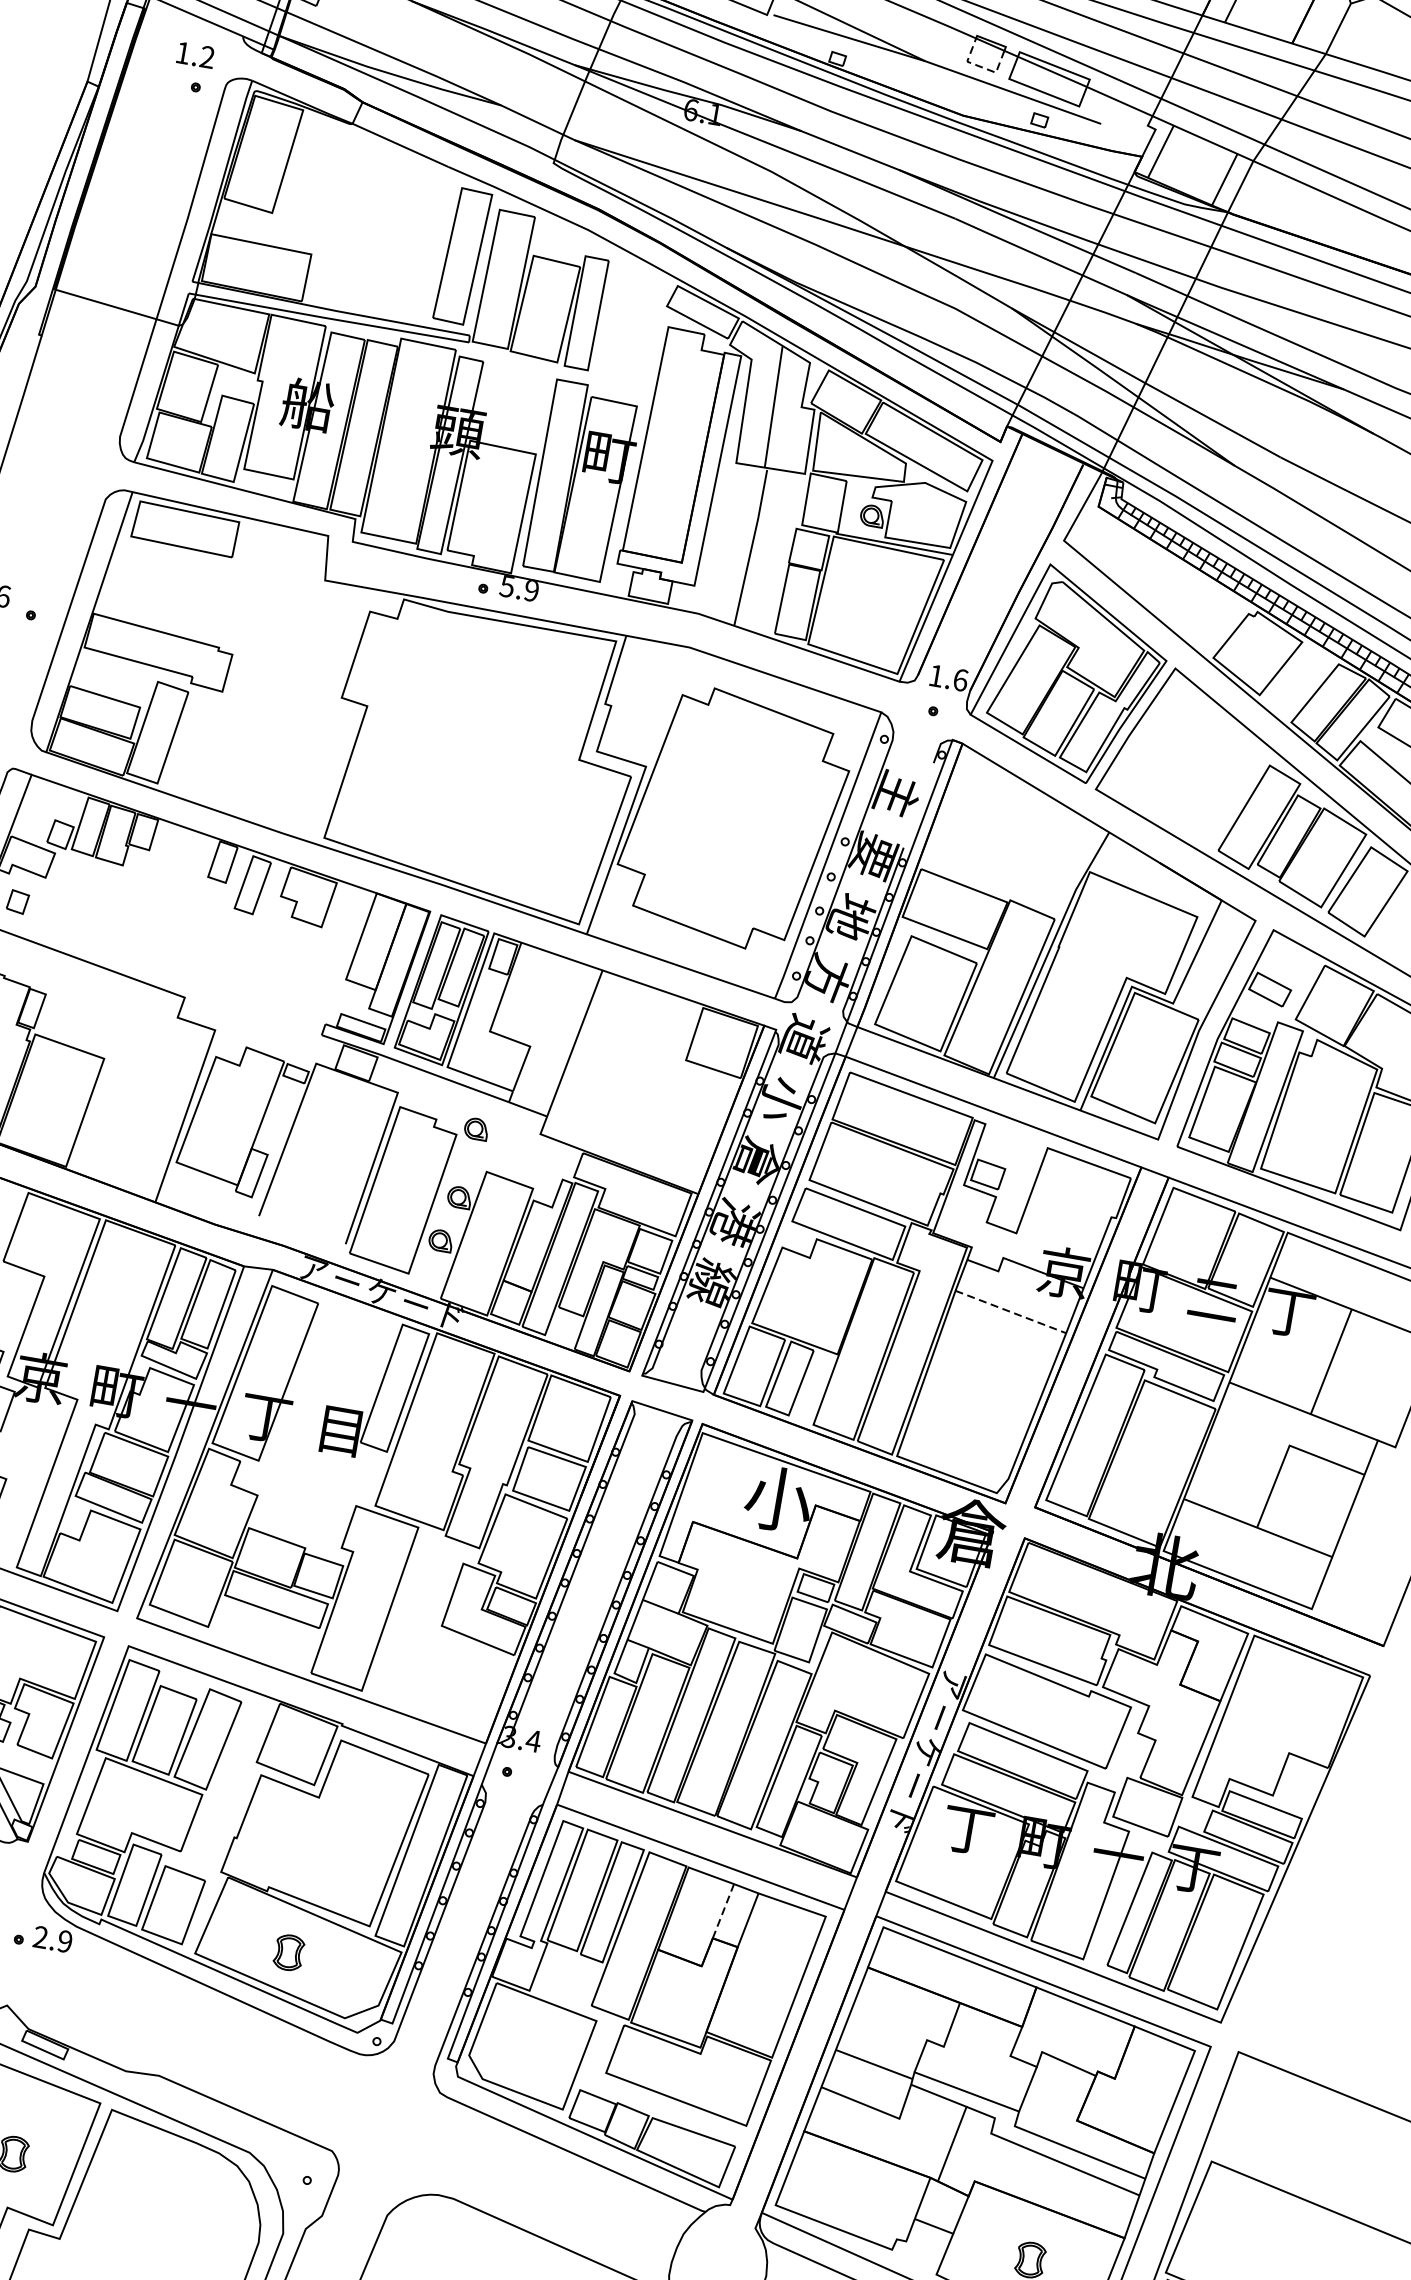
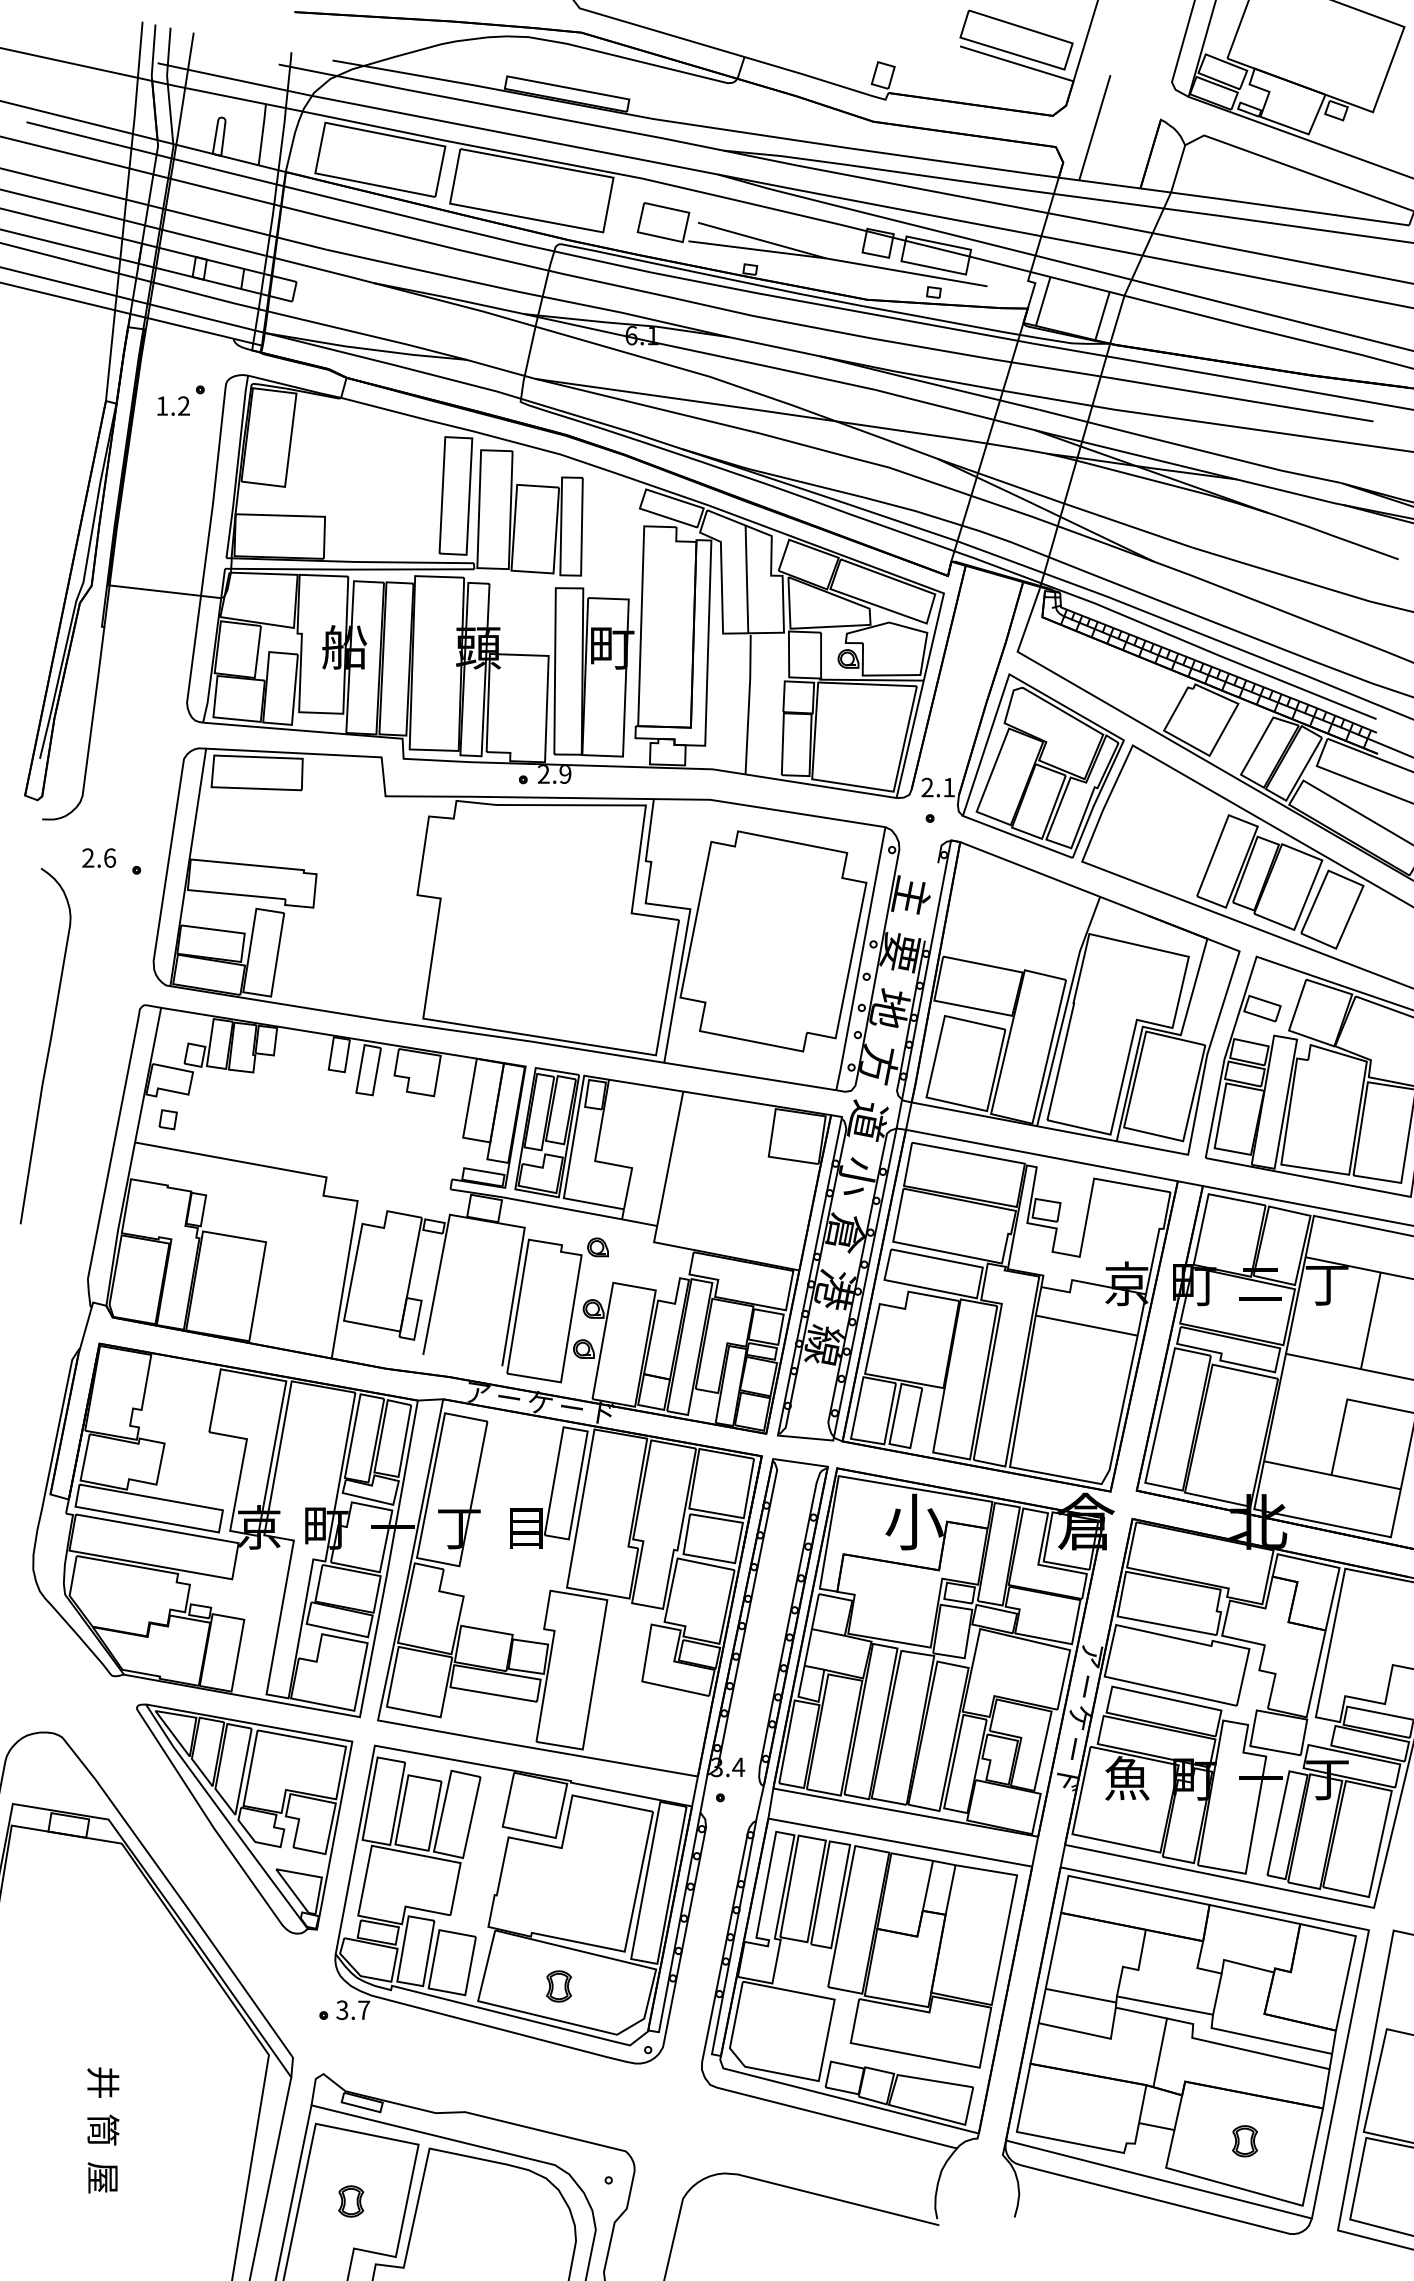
text: (195, 54) -> (173, 405), moved
line: (980, 67) -> (874, 255), dashed -> solid
text: (507, 586) -> (543, 774), 5.9 -> 2.9
text: (948, 678) -> (938, 787), 1.6 -> 2.1
line: (1010, 1311) -> (1086, 1325), dashed -> solid
text: (968, 1829) -> (1127, 1778), 丁 -> 魚
line: (723, 1910) -> (927, 1885), dashed -> solid
text: (53, 1939) -> (353, 2010), 2.9 -> 3.7

